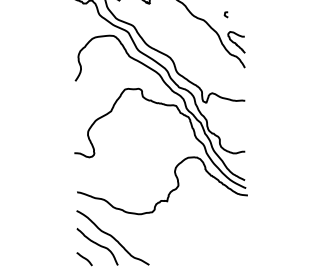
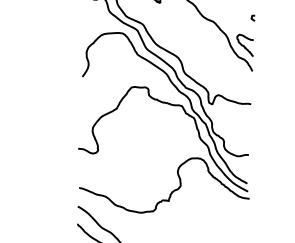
curve: (225, 14) -> (252, 17), moved

